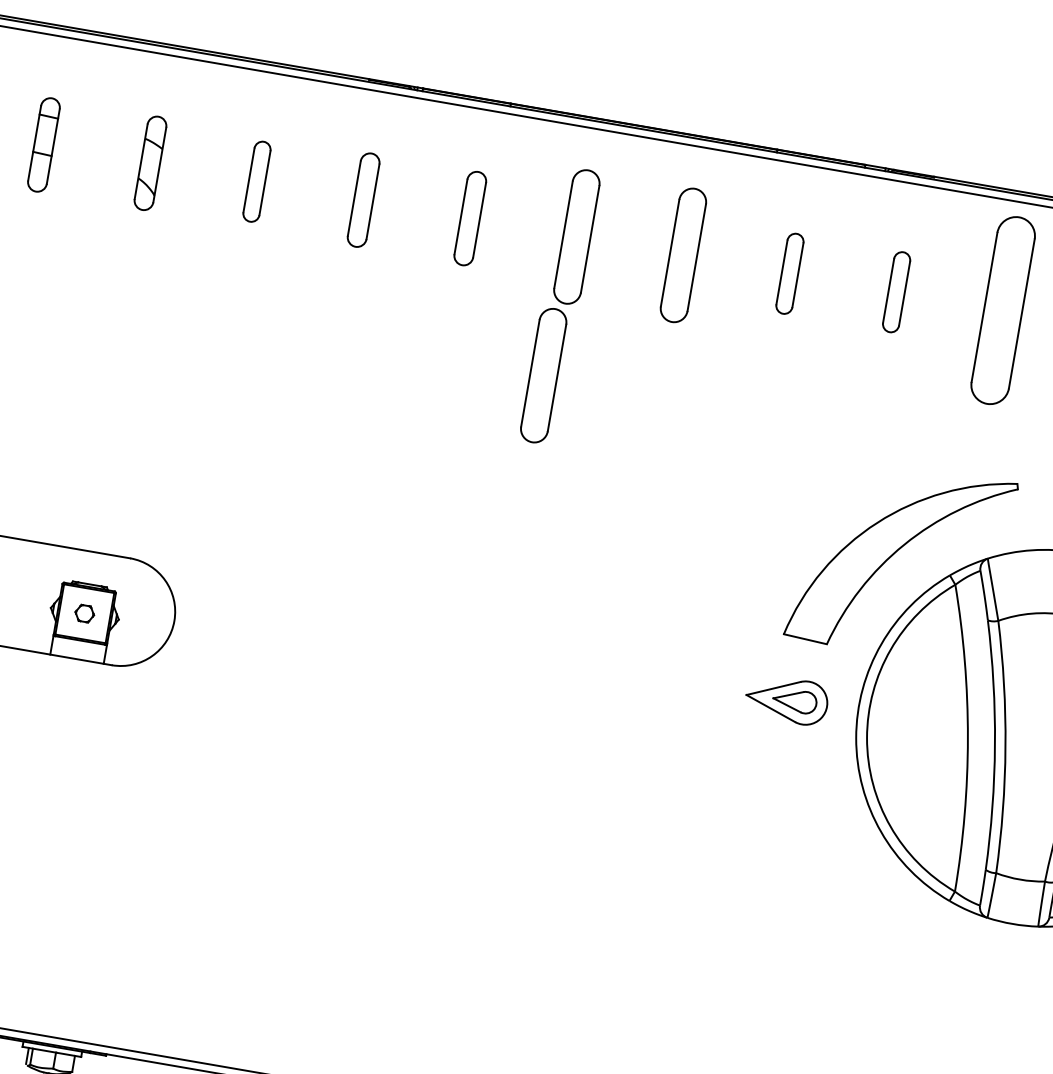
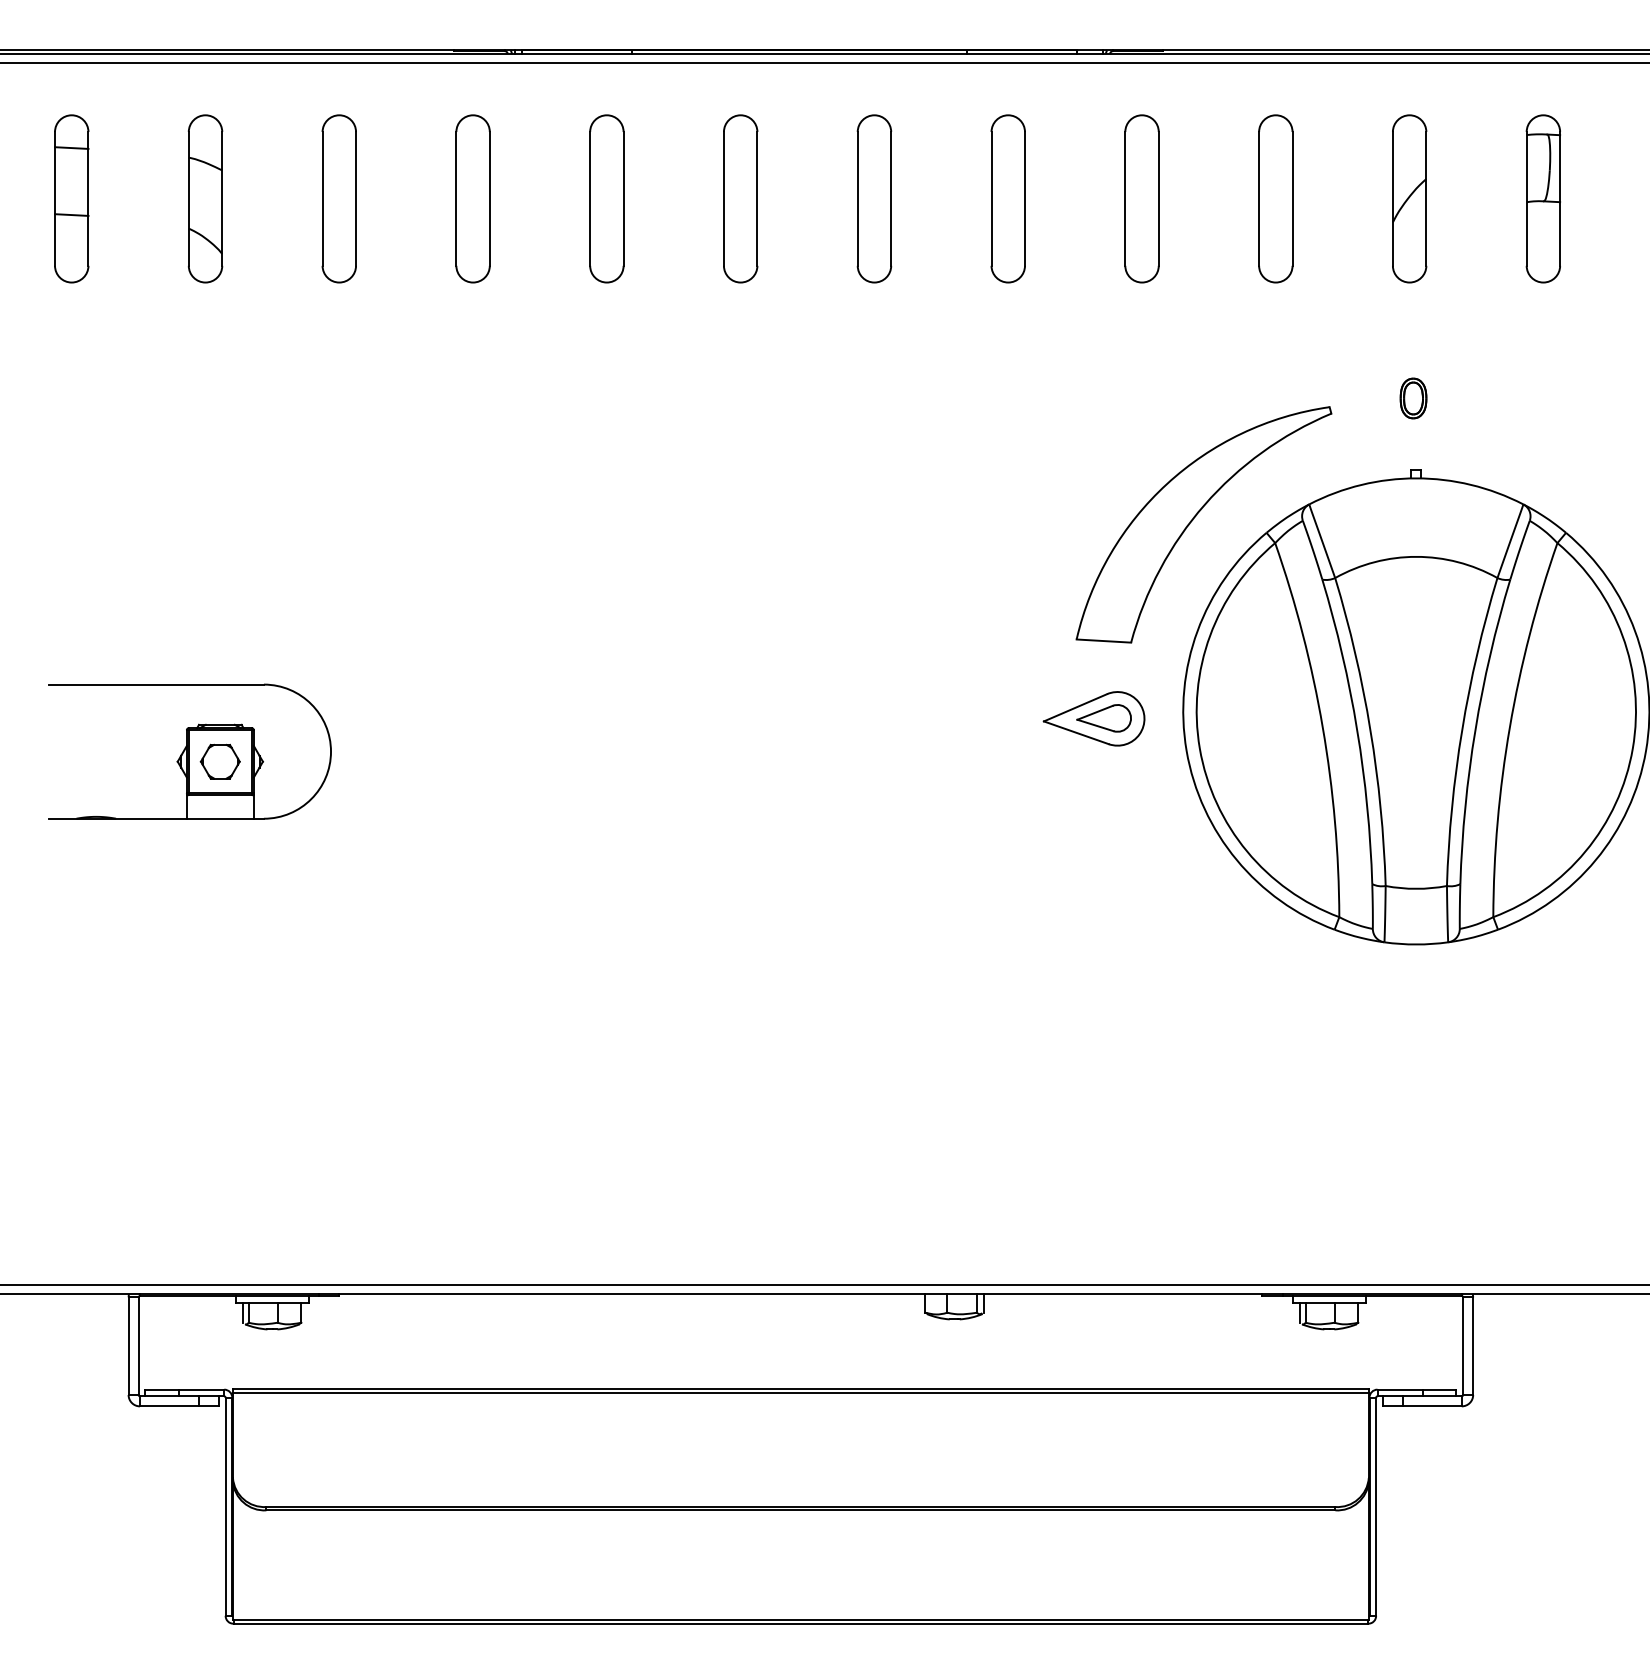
part: (43, 144) -> (71, 198), size x1.43
part: (150, 163) -> (205, 198), size x1.43
part: (256, 181) -> (338, 198), size x1.67
part: (363, 199) -> (472, 198), size x1.43
part: (470, 218) -> (606, 198), size x1.43
part: (789, 273) -> (1007, 198), size x1.67
part: (896, 291) -> (1141, 198), size x1.67
part: (1003, 310) -> (1275, 198), size x0.71
part: (543, 375) -> (729, 374), removed
part: (84, 613) -> (219, 761), size x1.67

